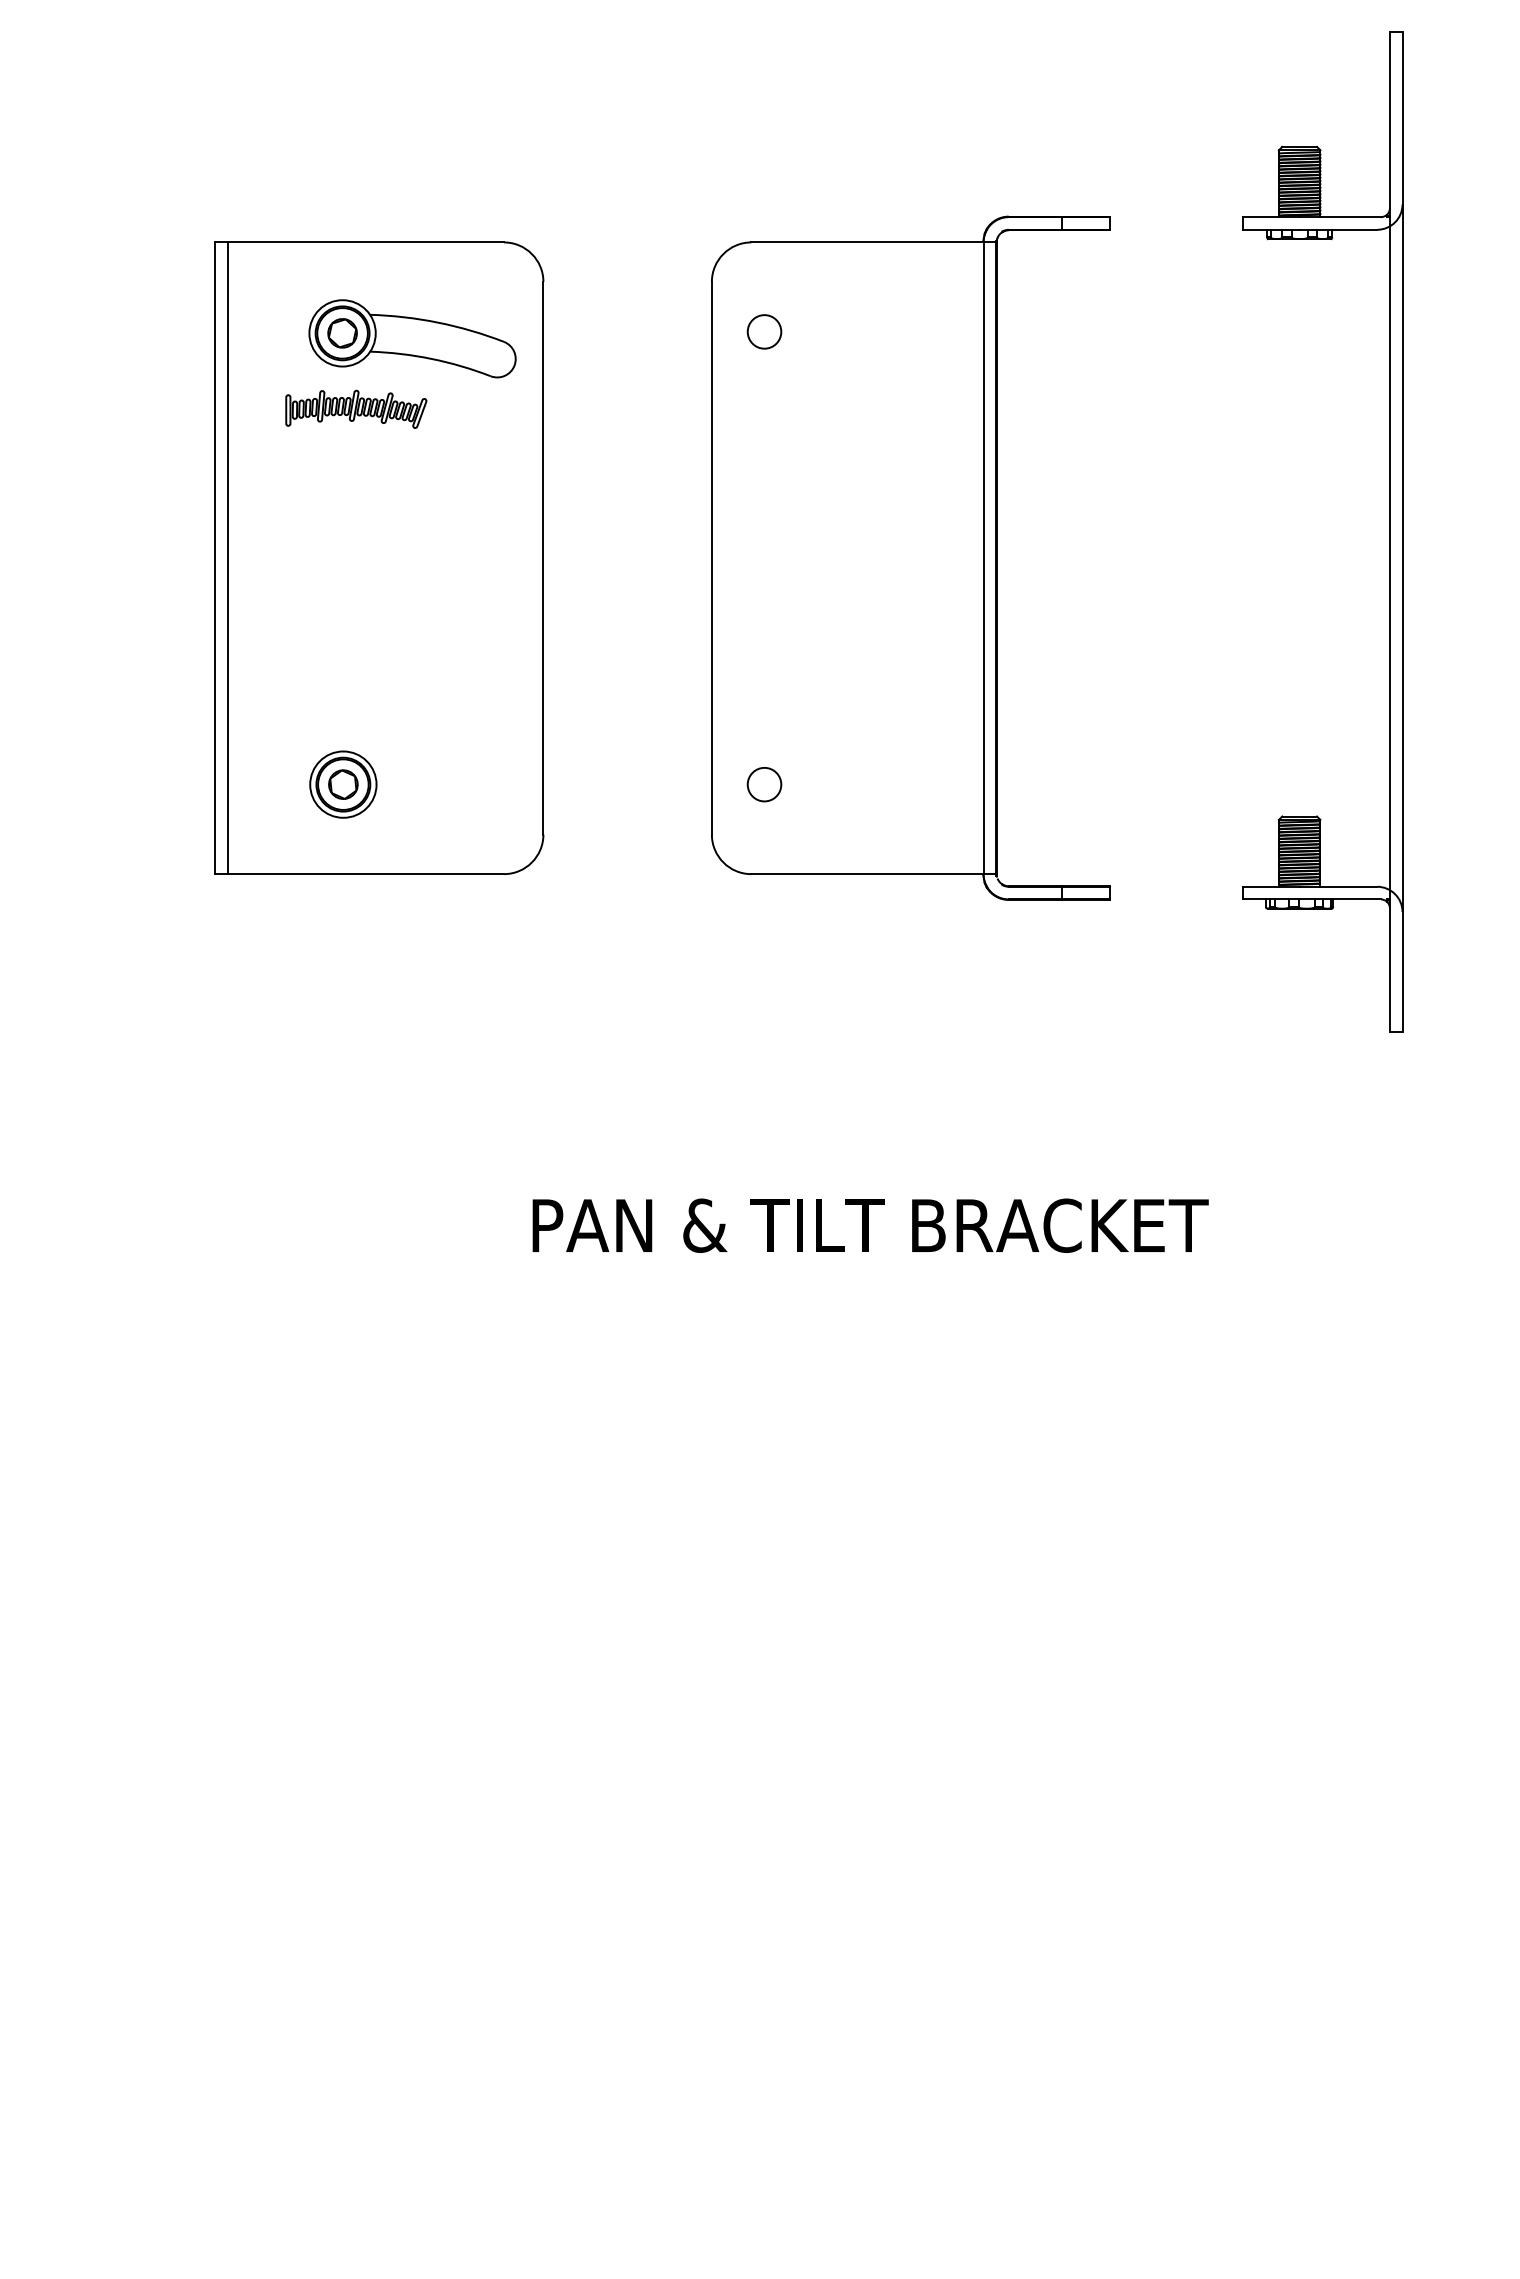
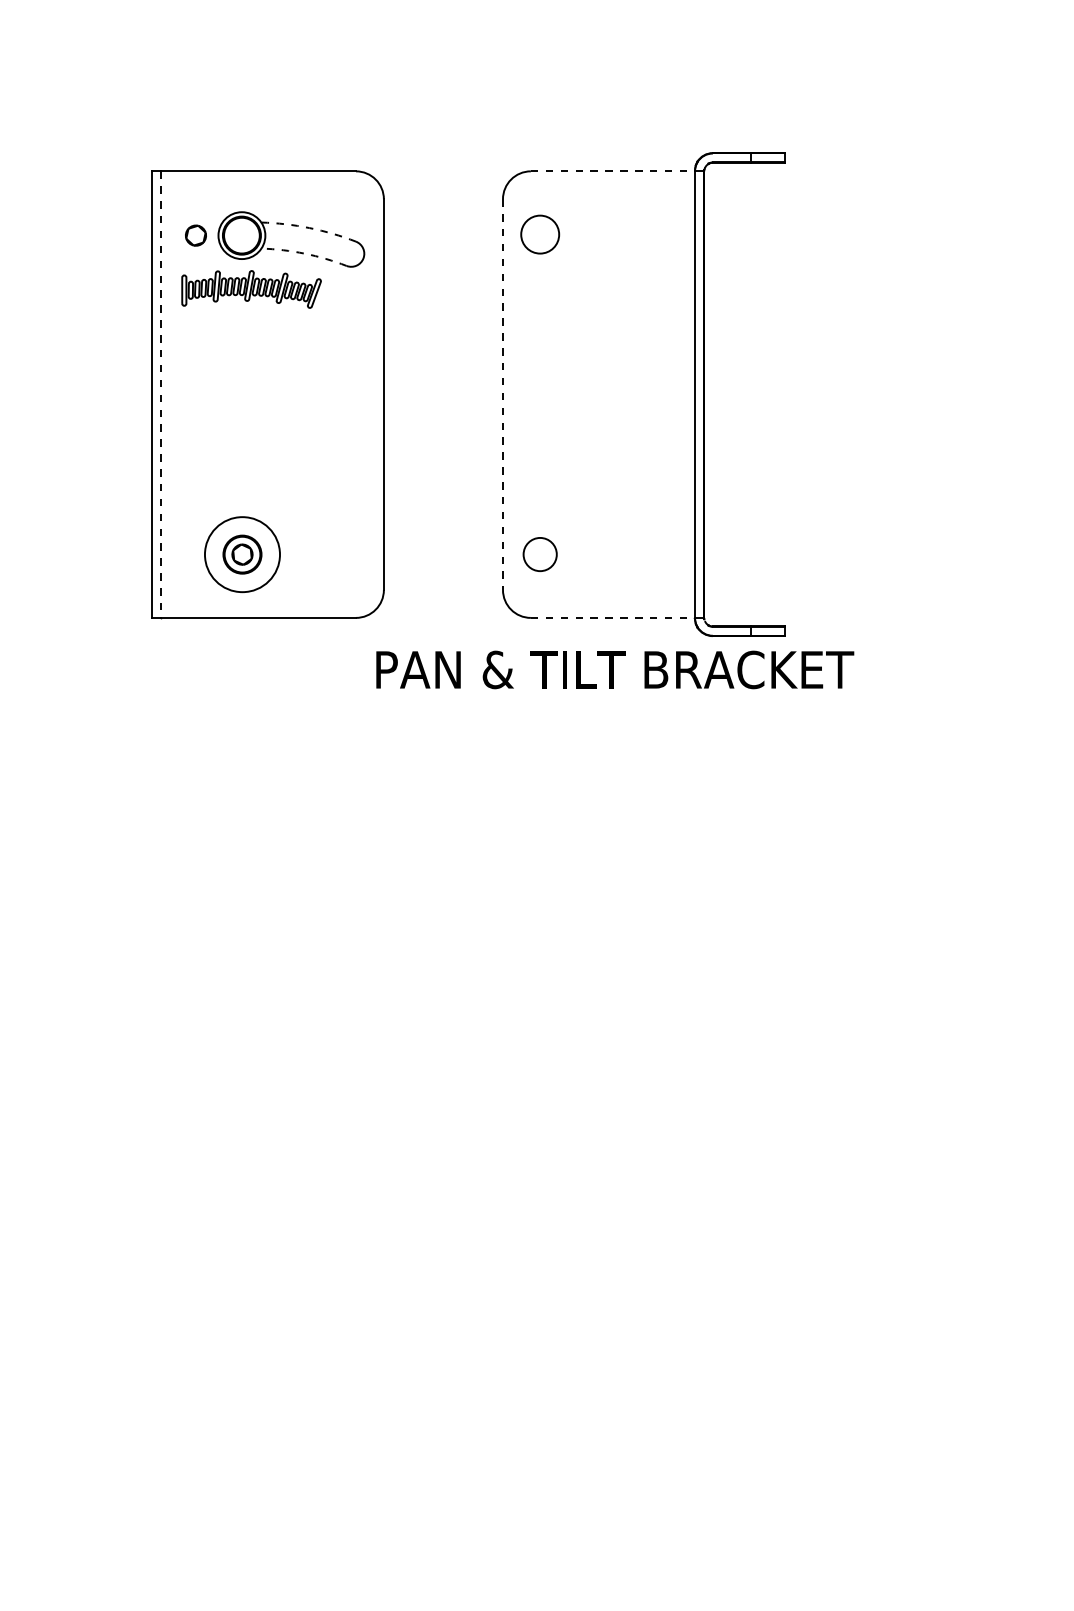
line: (867, 242) -> (612, 171), solid -> dashed
arc: (438, 322) -> (309, 227), solid -> dashed
circle: (764, 331) -> (540, 234), size x1.6
part: (342, 333) -> (195, 235), moved
arc: (431, 358) -> (304, 253), solid -> dashed
part: (356, 408) -> (251, 288), size x1.4
part: (1389, 531) -> (981, 375), removed
line: (227, 558) -> (160, 394), solid -> dashed
line: (711, 558) -> (502, 394), solid -> dashed
circle: (343, 784) -> (242, 554), size x1.6
circle: (764, 784) -> (540, 554), size x1.4
line: (867, 874) -> (612, 618), solid -> dashed
text: (870, 1225) -> (615, 669), moved

